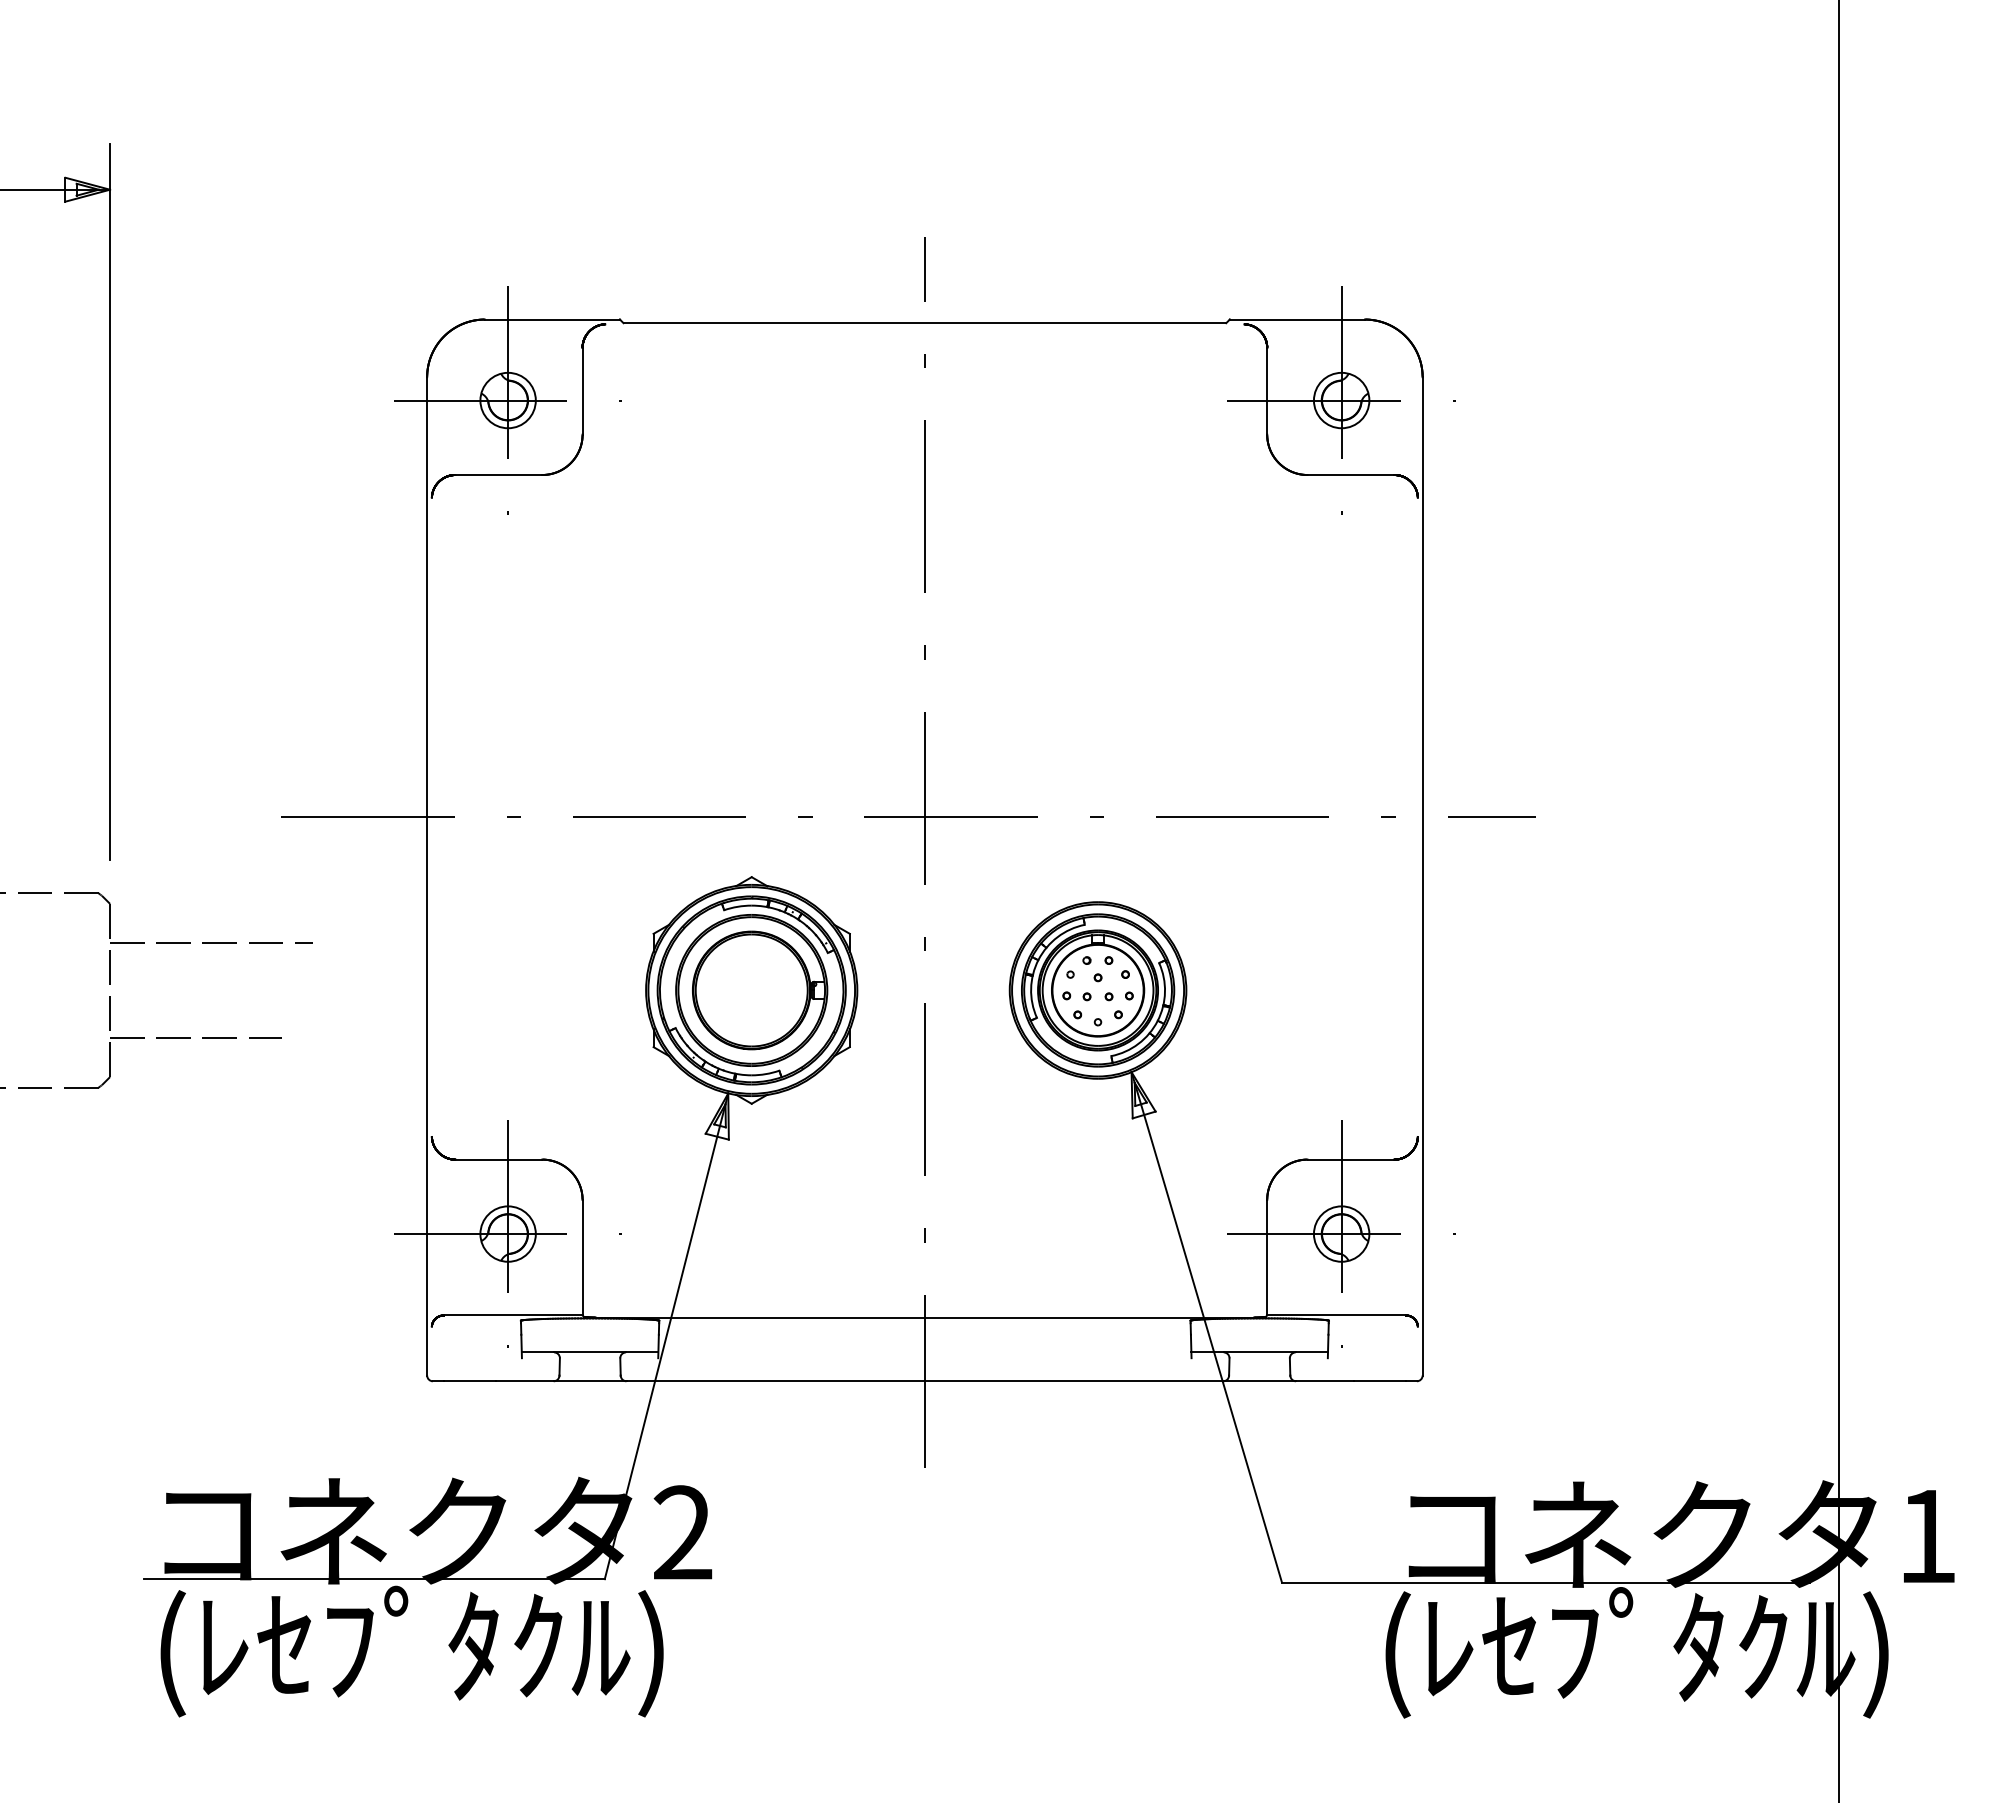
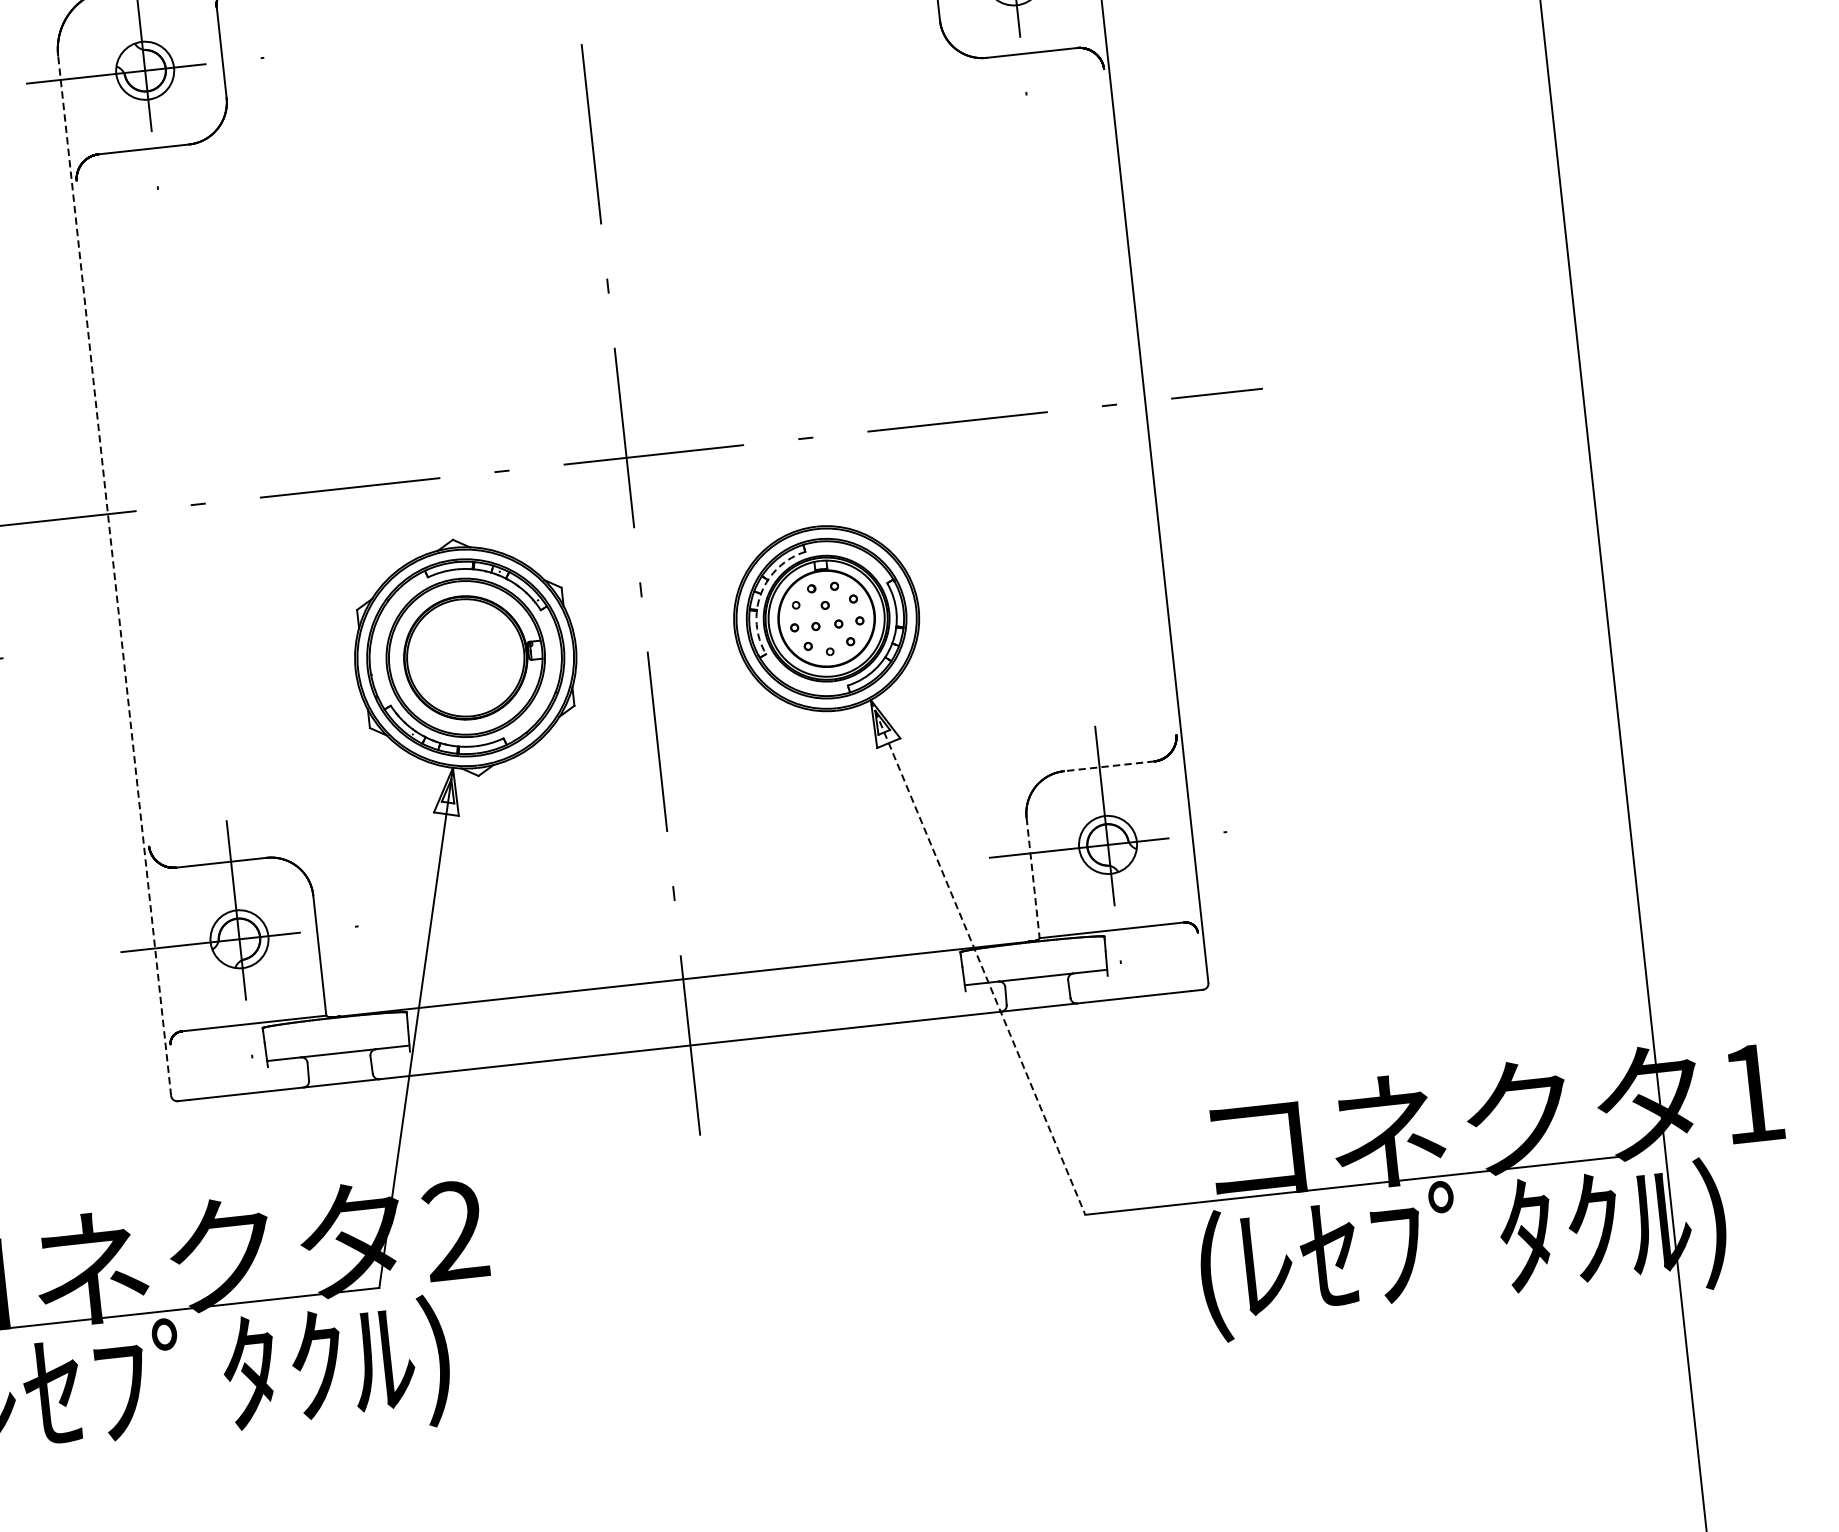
line: (427, 875) -> (114, 574), solid -> dashed
arc: (1038, 959) -> (761, 593), solid -> dashed
line: (1350, 1159) -> (1108, 766), solid -> dashed
line: (1267, 1257) -> (1033, 877), solid -> dashed
line: (1206, 1327) -> (977, 957), solid -> dashed

